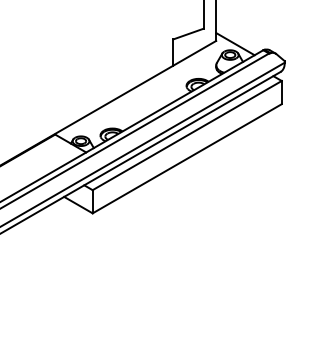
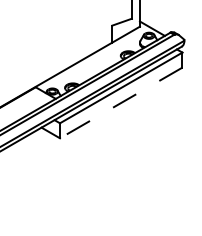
line: (187, 158) -> (121, 102), solid -> dashed

